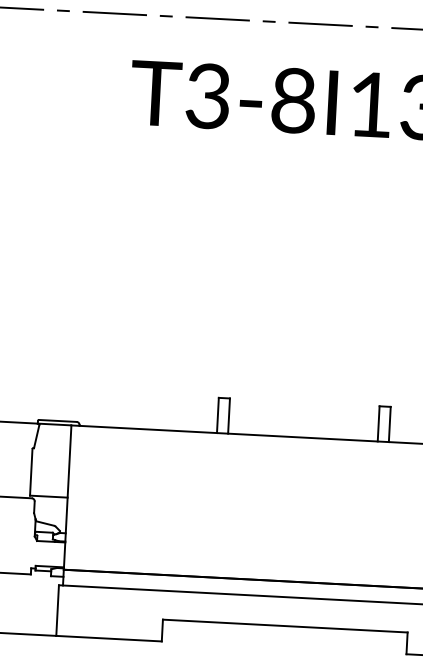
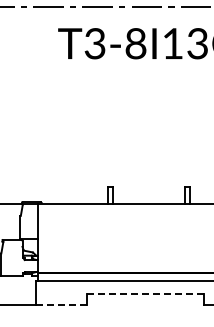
line: (284, 626) -> (144, 294), solid -> dashed
line: (109, 638) -> (61, 304), solid -> dashed

